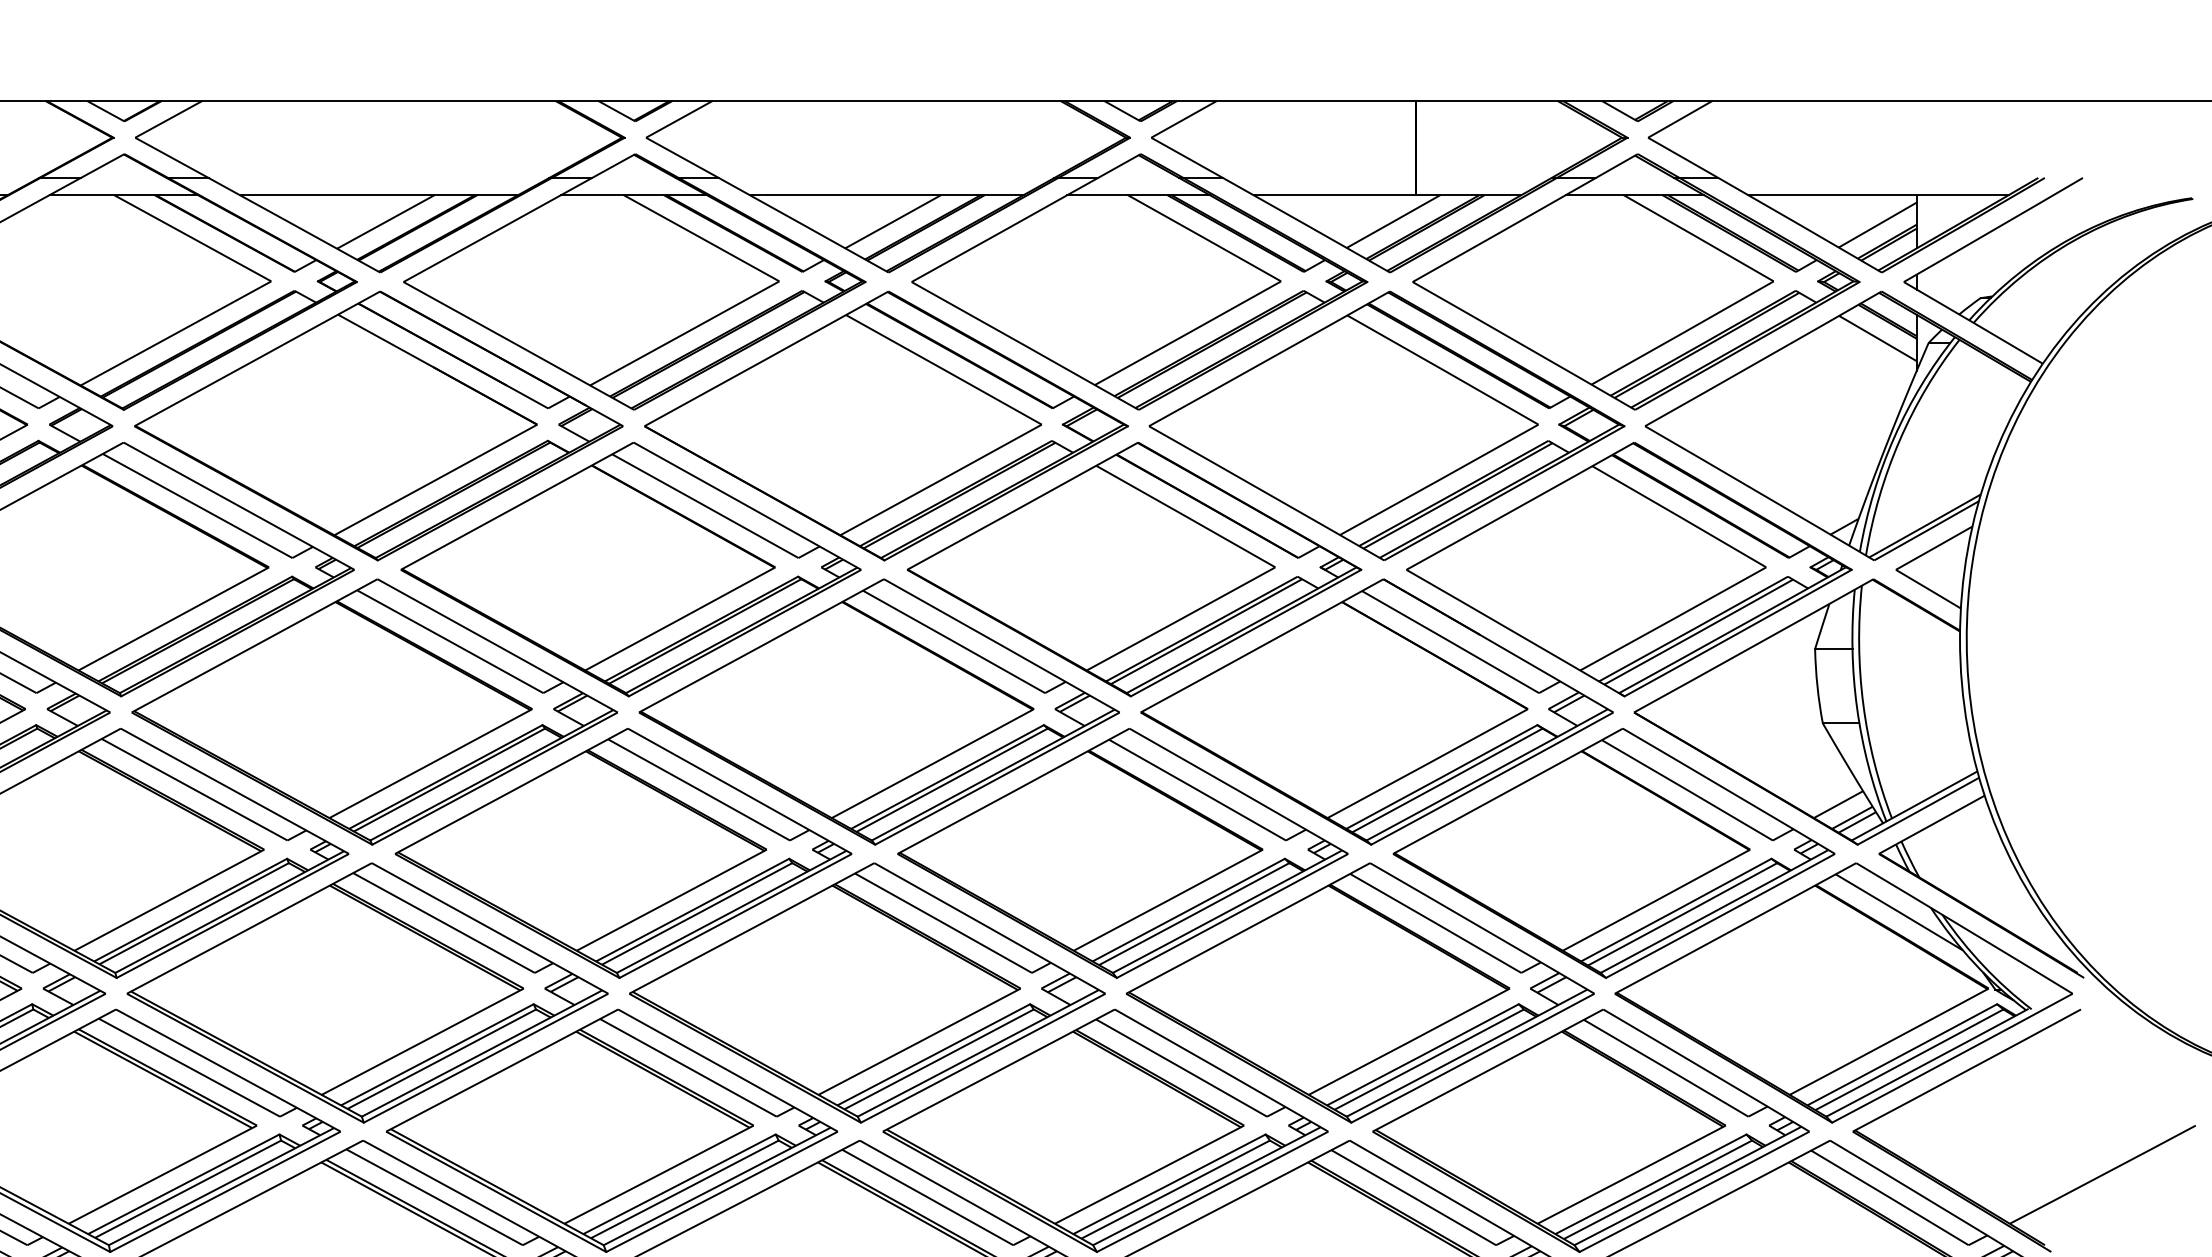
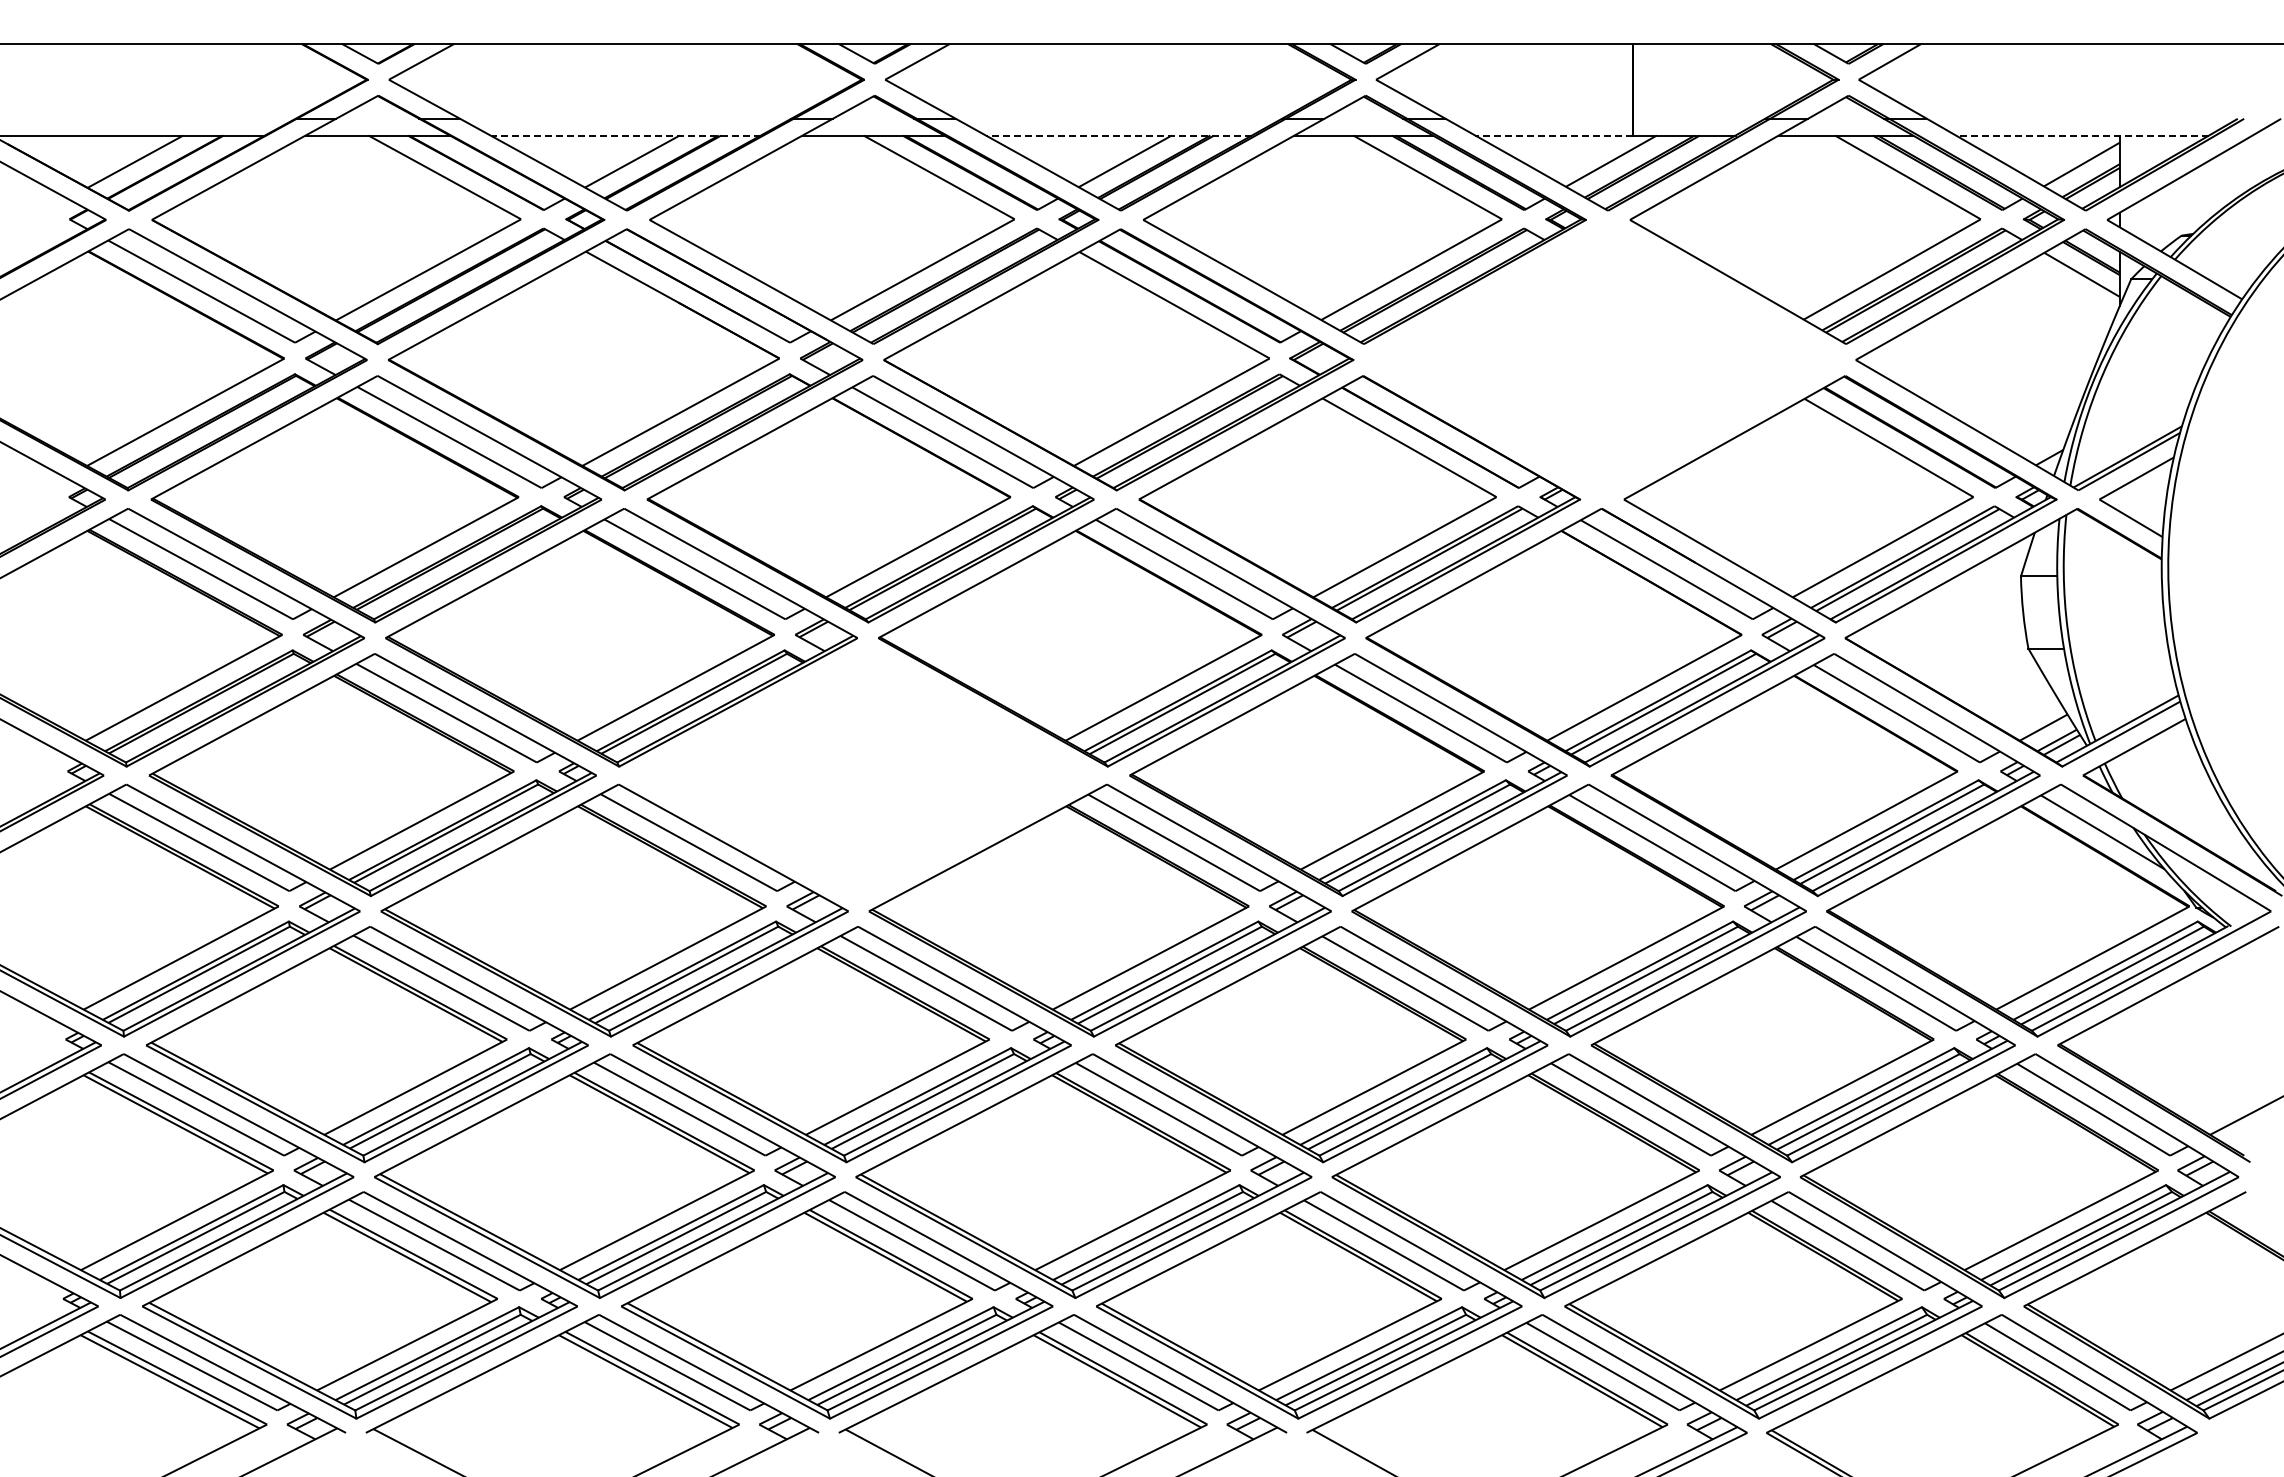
line: (378, 195) -> (625, 135), solid -> dashed
line: (886, 195) -> (1118, 135), solid -> dashed
line: (1334, 195) -> (1554, 135), solid -> dashed
line: (1878, 195) -> (2082, 135), solid -> dashed
part: (1386, 425) -> (1604, 359), removed
part: (623, 853) -> (863, 775), removed

